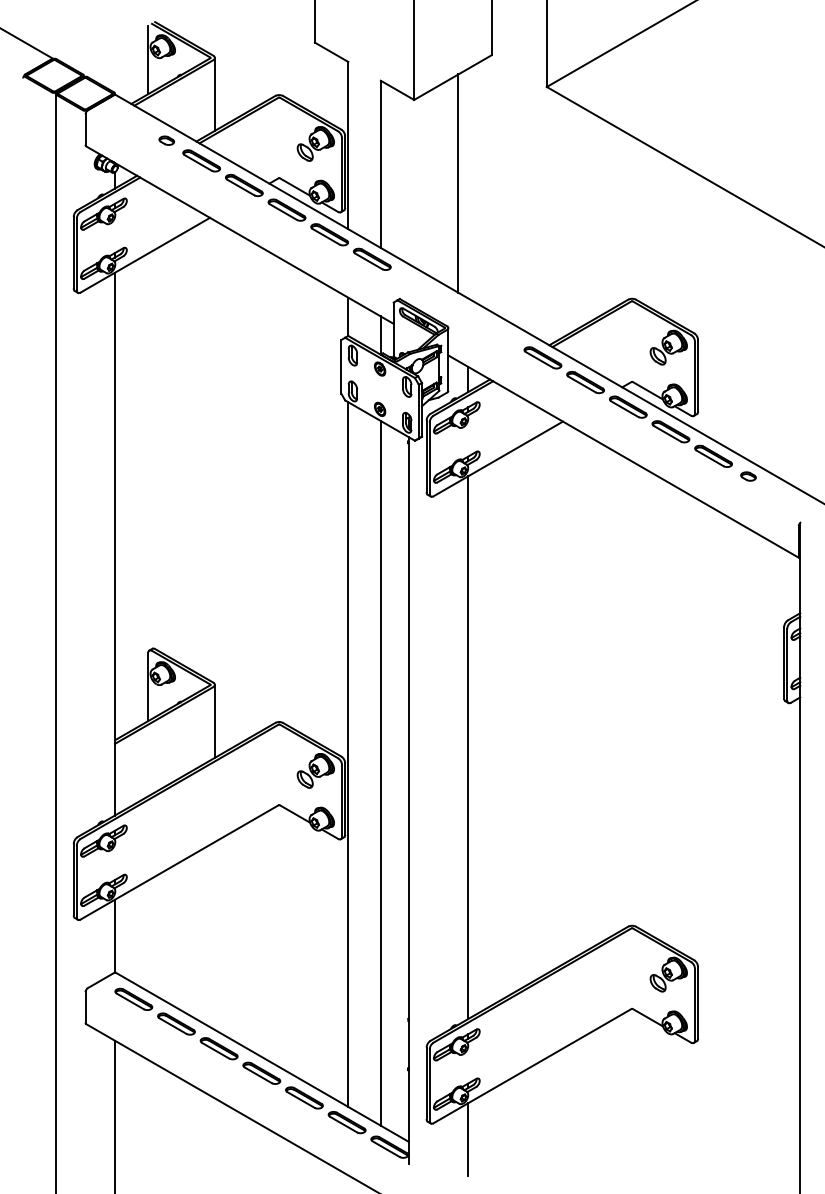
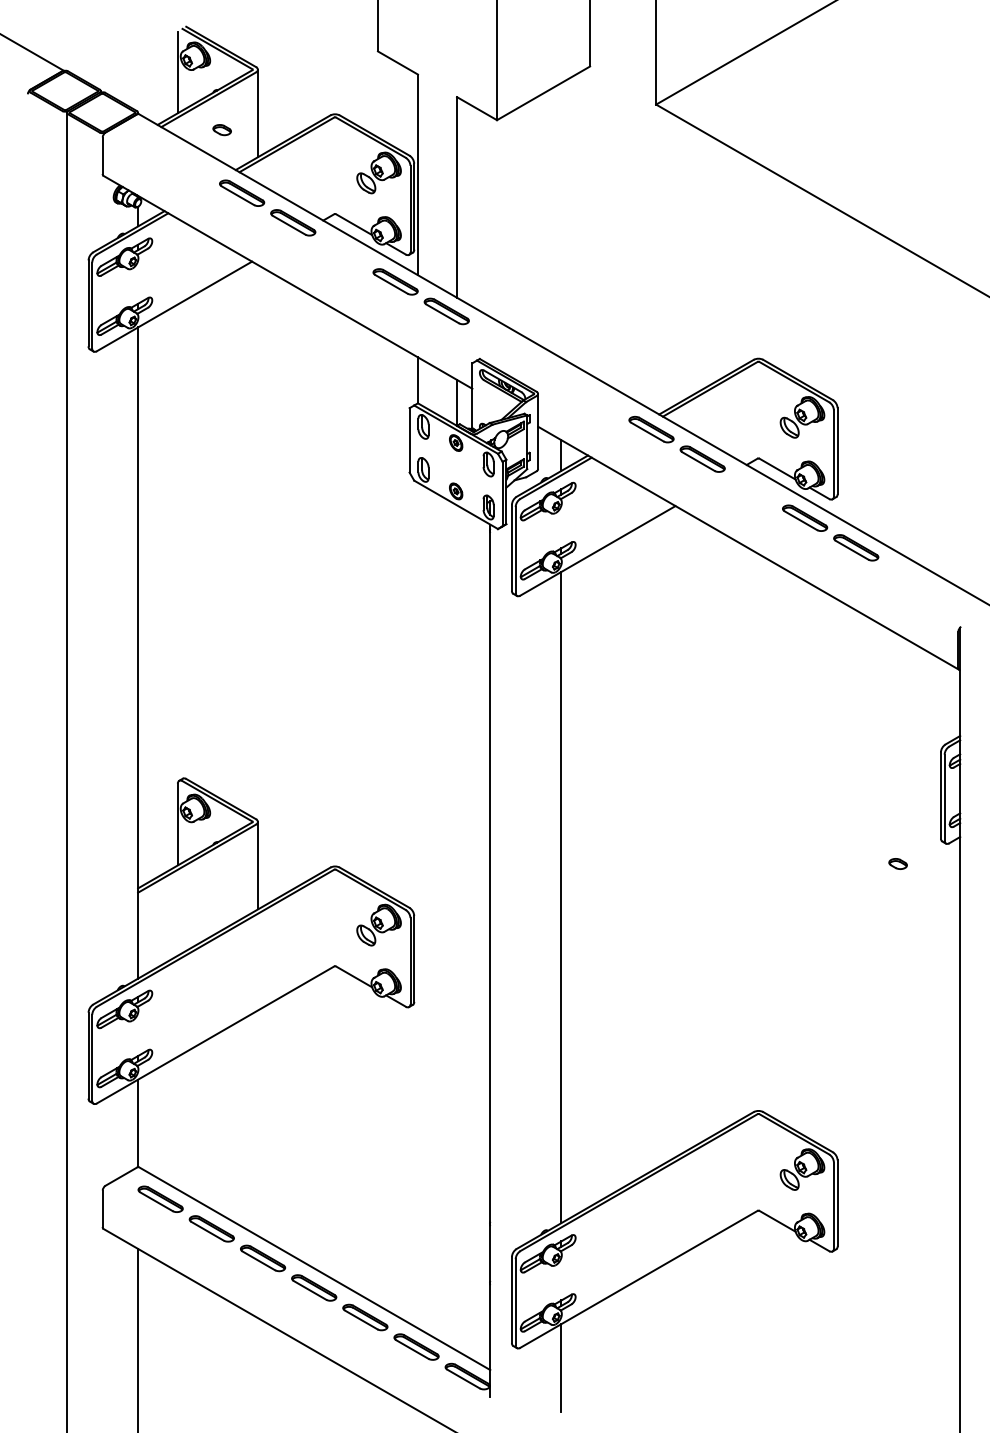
part: (166, 141) -> (221, 130), moved
line: (458, 183) -> (550, 220), removed
part: (287, 209) -> (344, 251), removed
part: (627, 406) -> (753, 488), removed
part: (747, 476) -> (897, 863), moved
line: (347, 754) -> (417, 905), removed
line: (381, 772) -> (457, 927), removed

